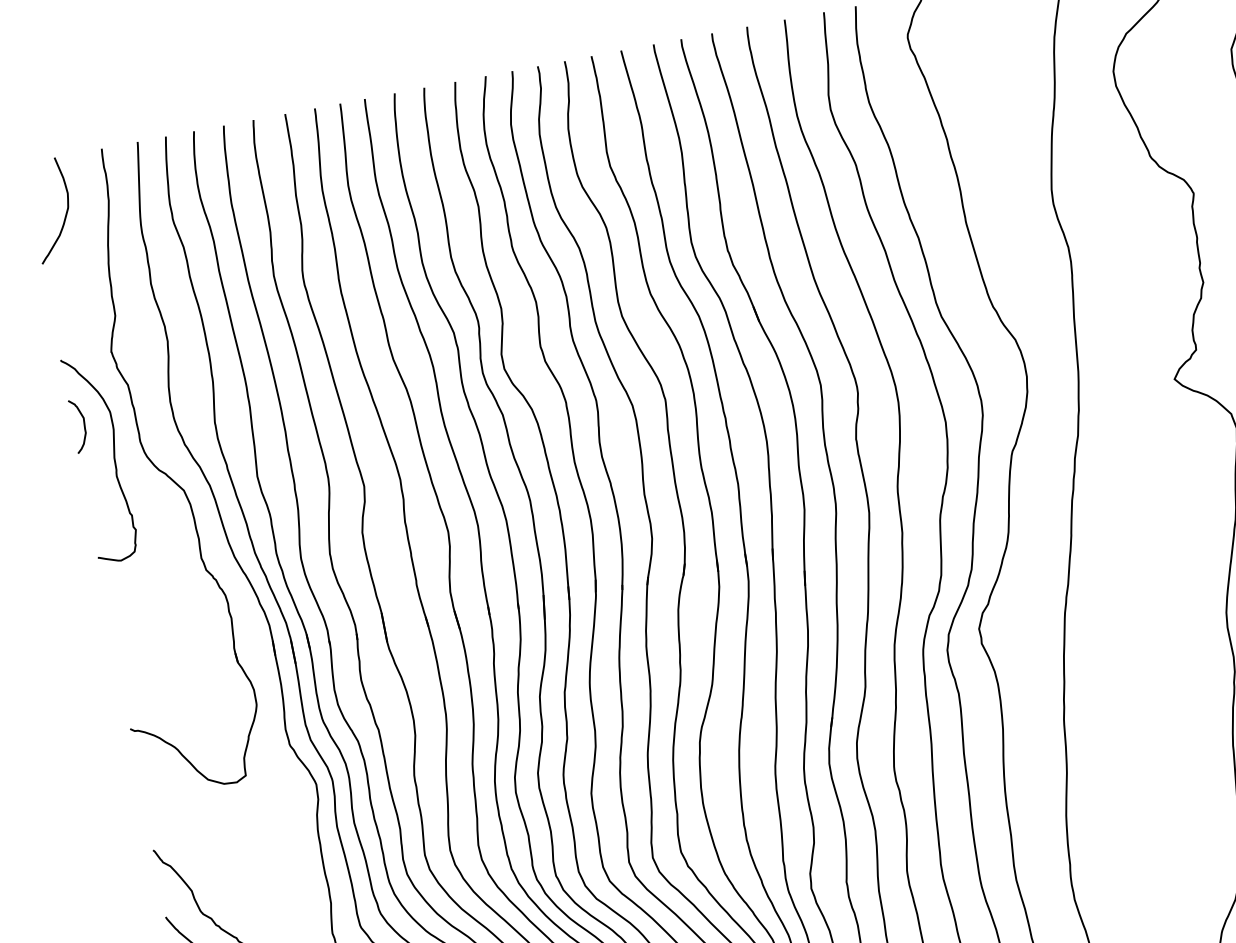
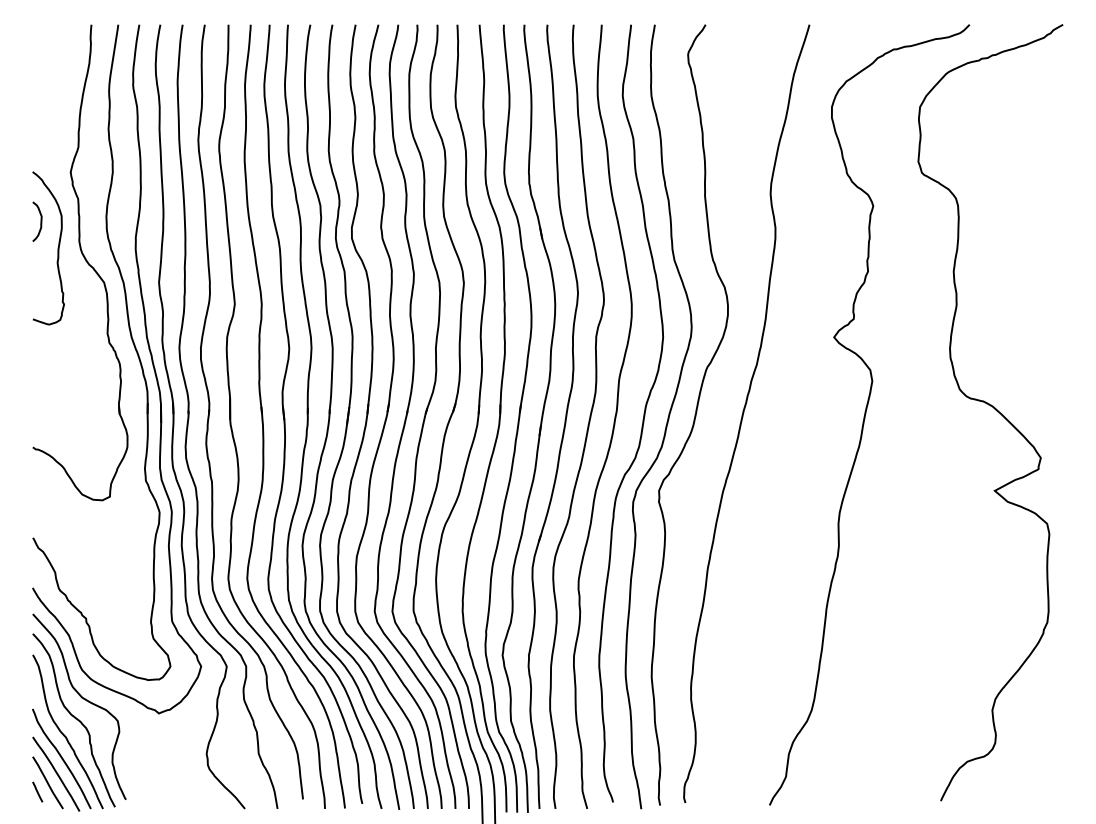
curve: (64, 215) -> (55, 67), removed

